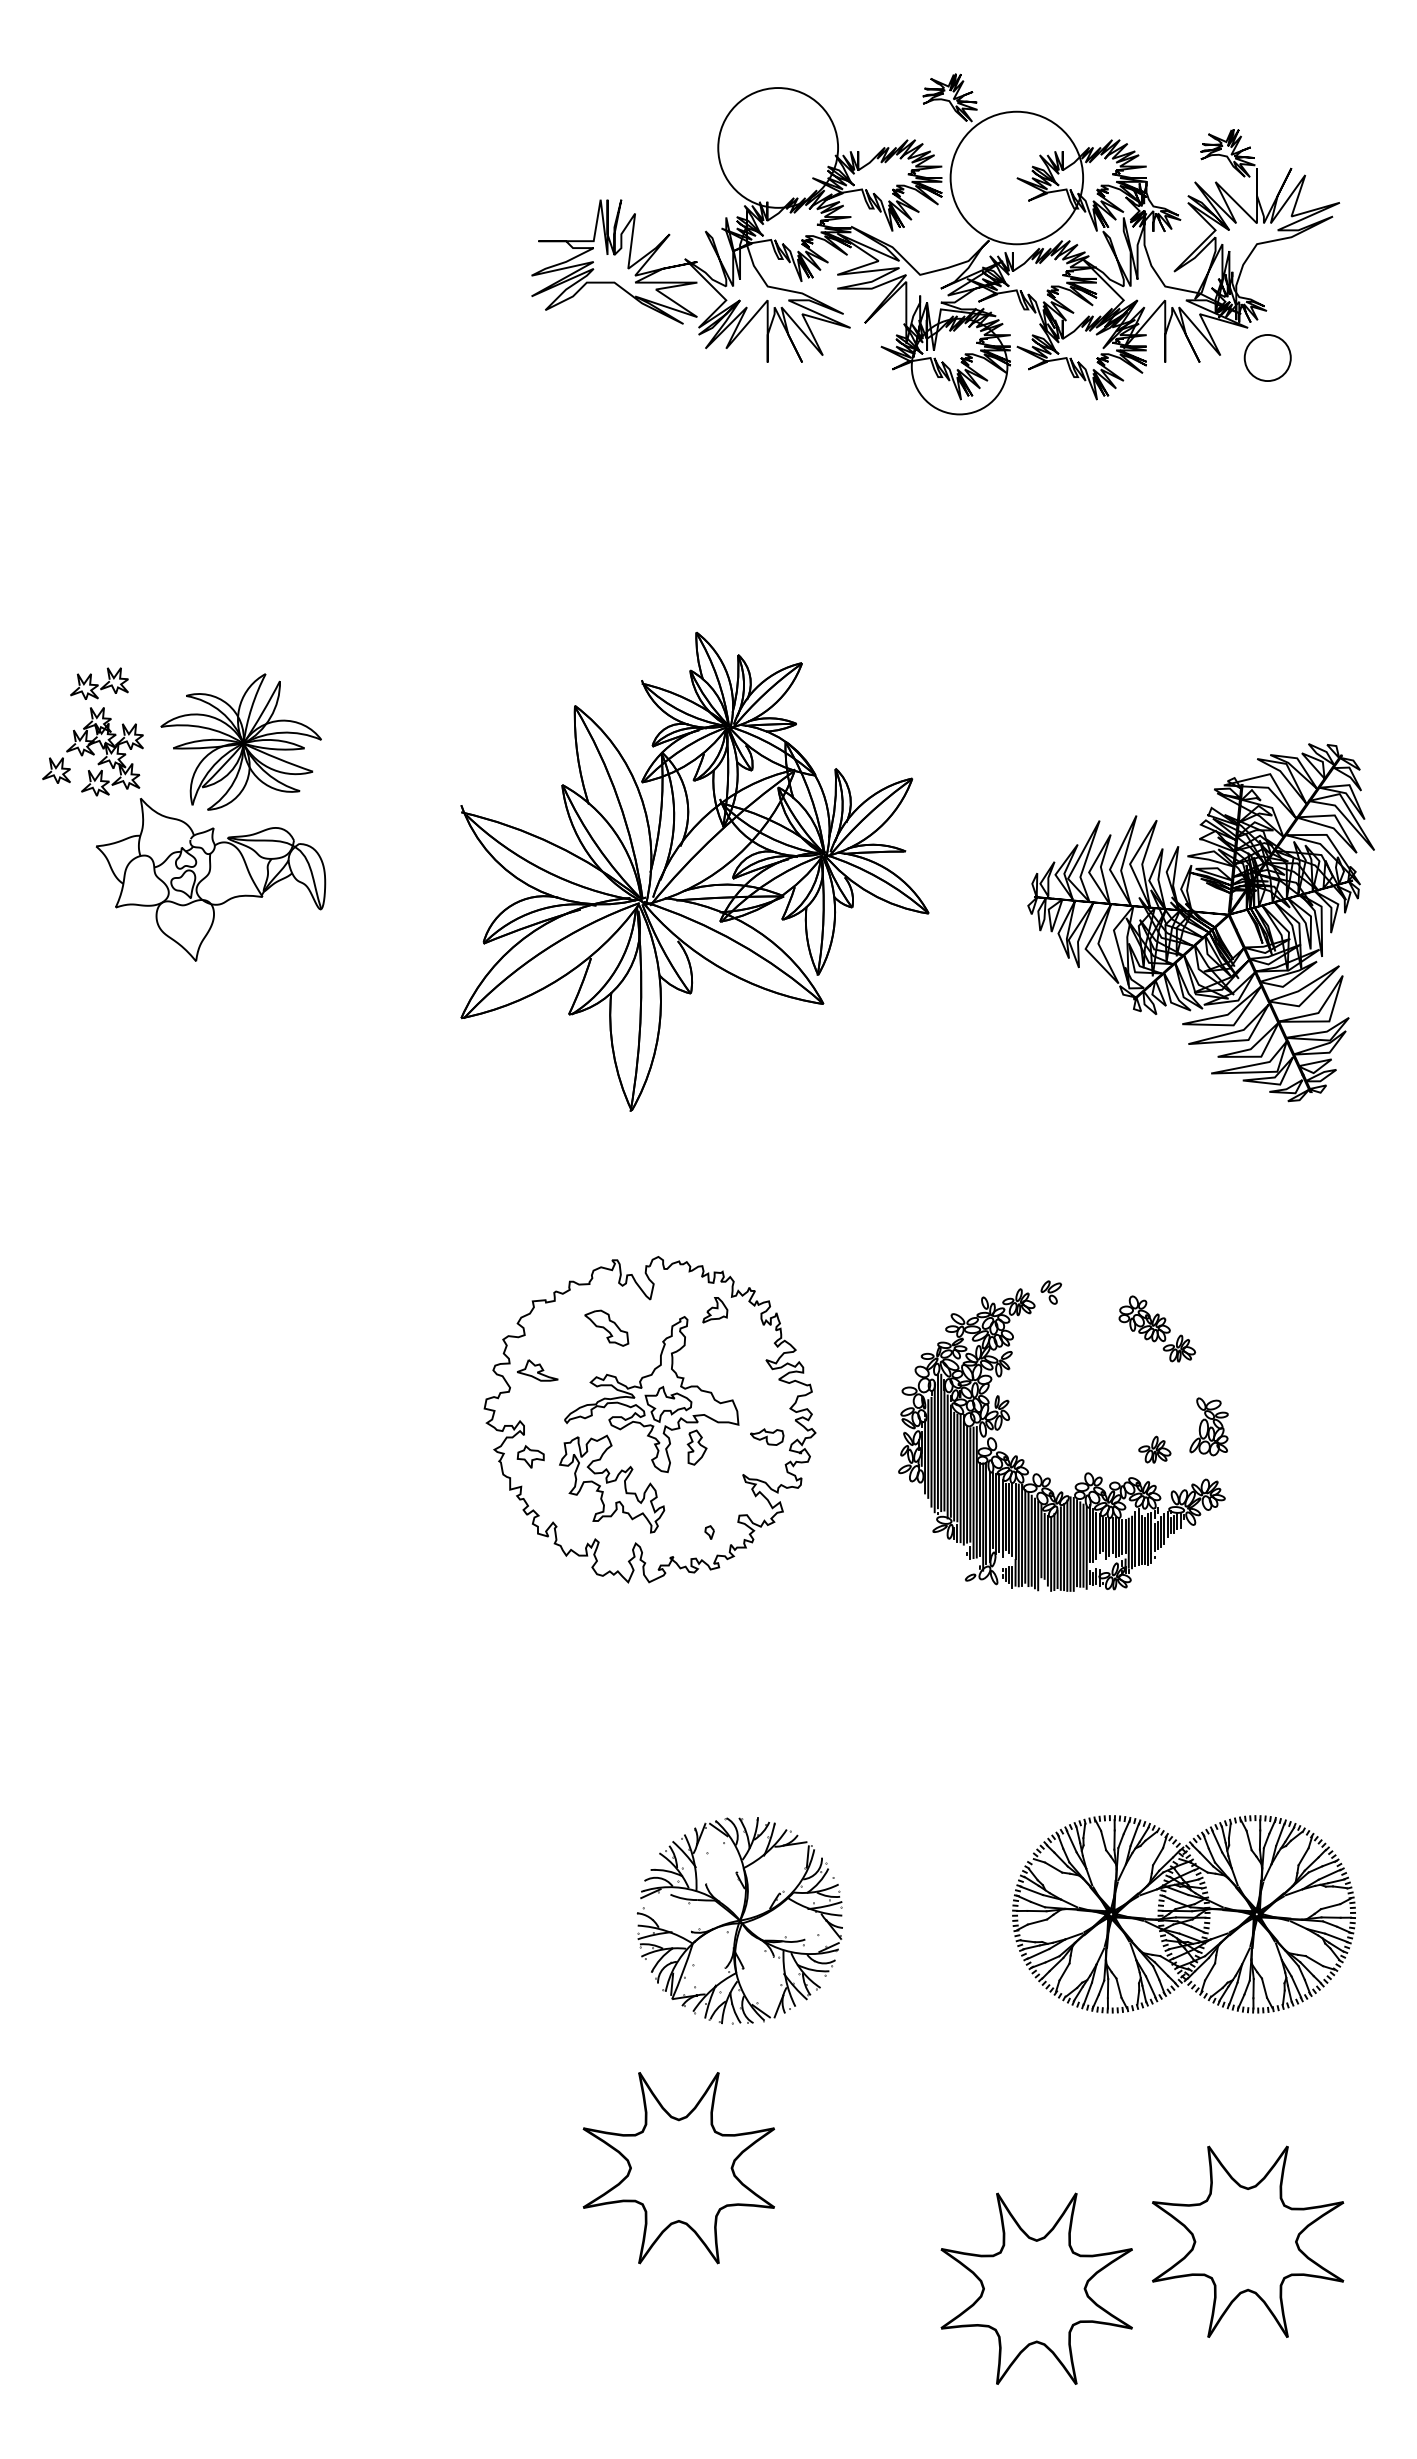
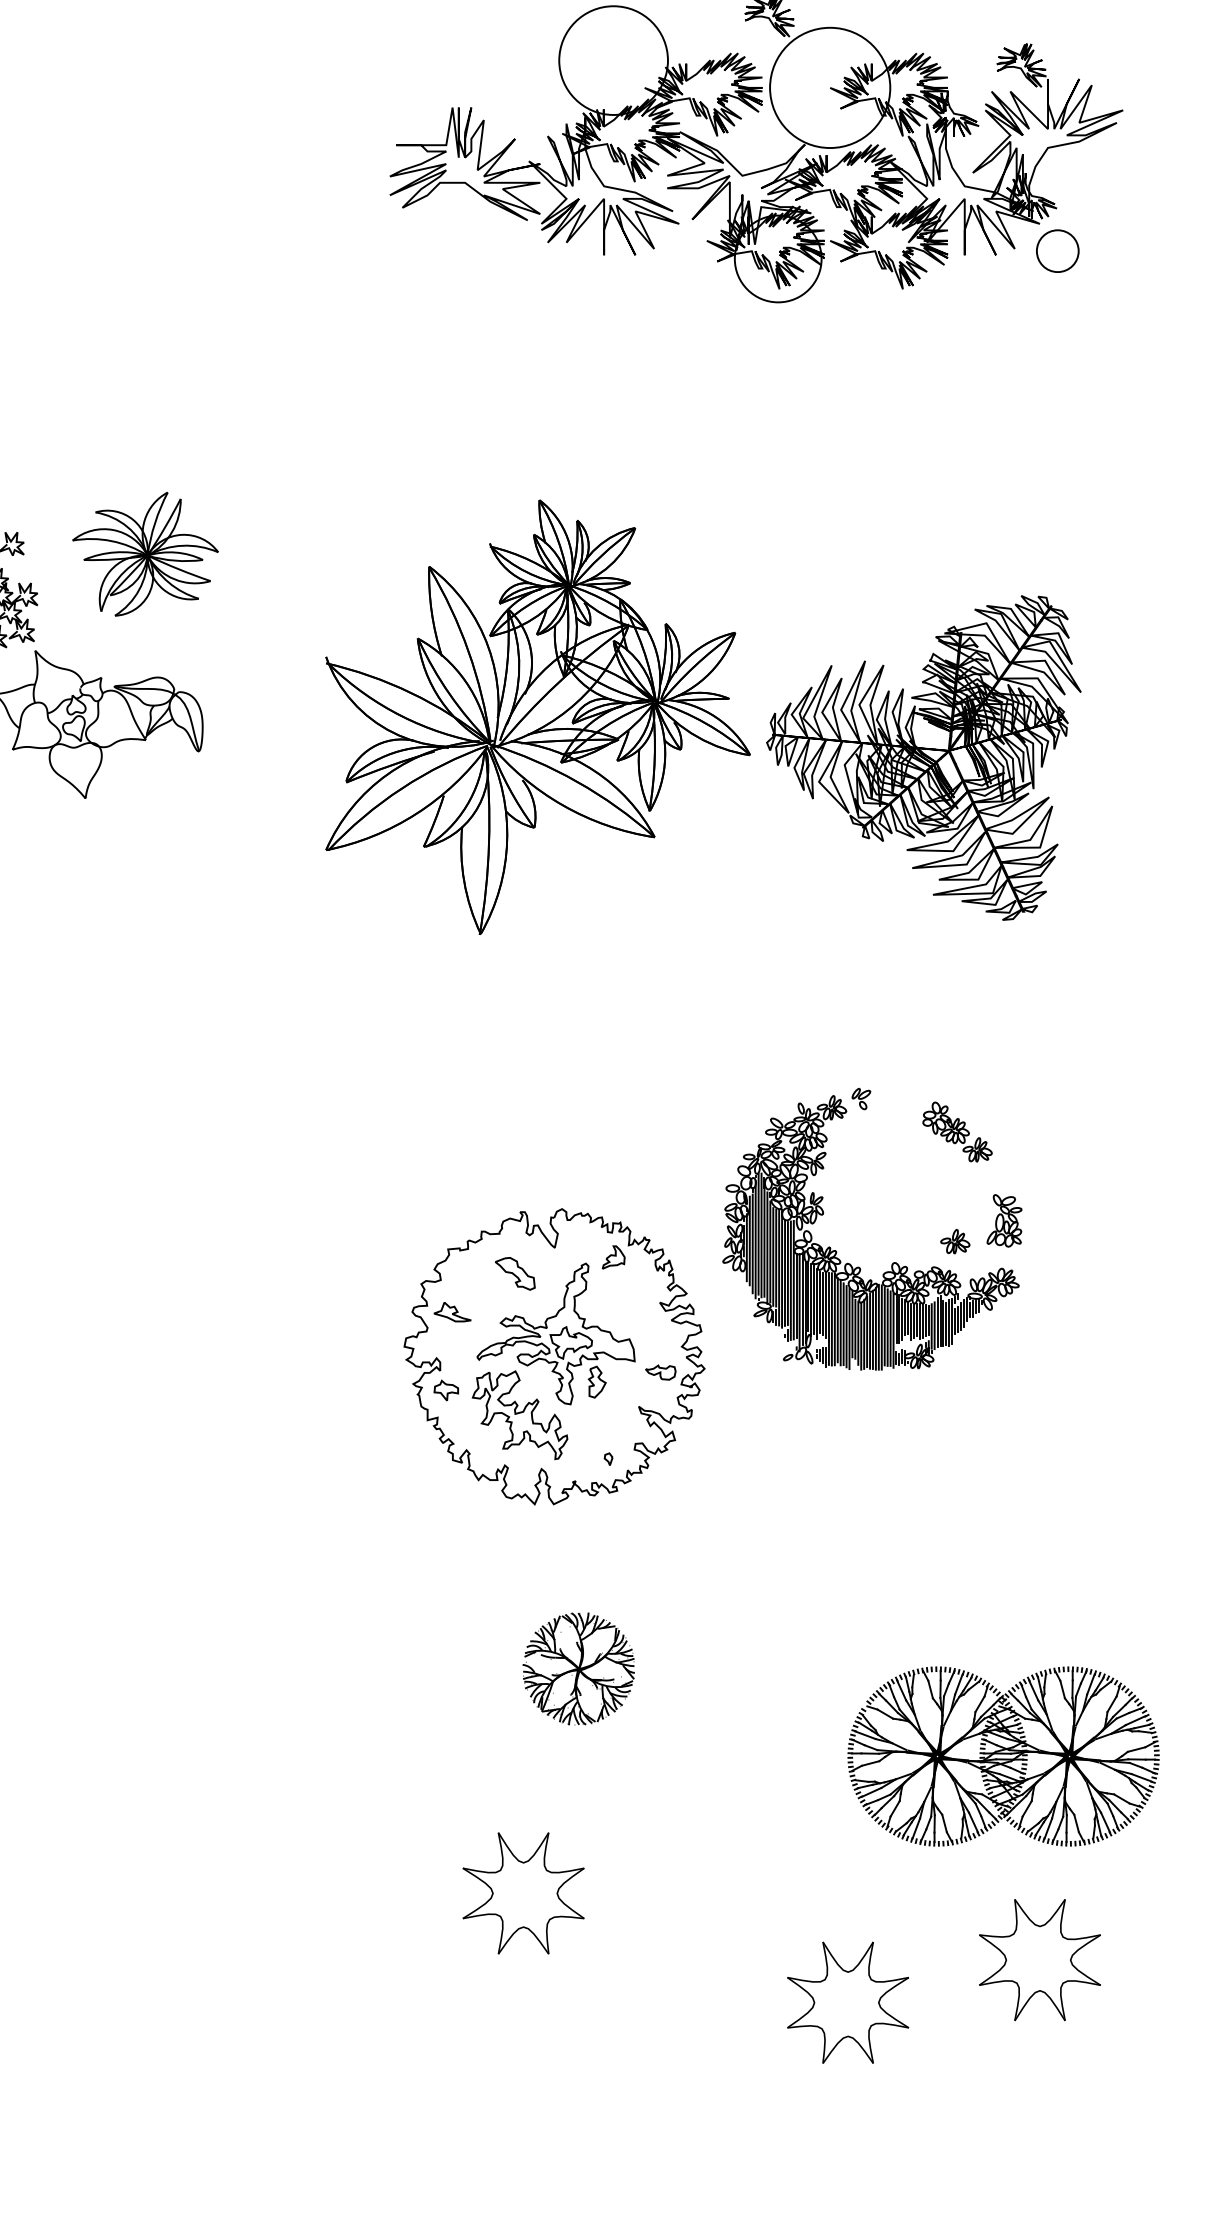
part: (240, 741) -> (144, 553), moved
part: (1200, 922) -> (923, 757), moved
part: (649, 1419) -> (554, 1356), moved
part: (1183, 1914) -> (1003, 1756), moved
part: (739, 1920) -> (578, 1668), size x0.6
part: (678, 2168) -> (523, 1893), size x0.7
part: (1248, 2241) -> (1040, 1959), size x0.7
part: (1036, 2288) -> (847, 2002), size x0.7

